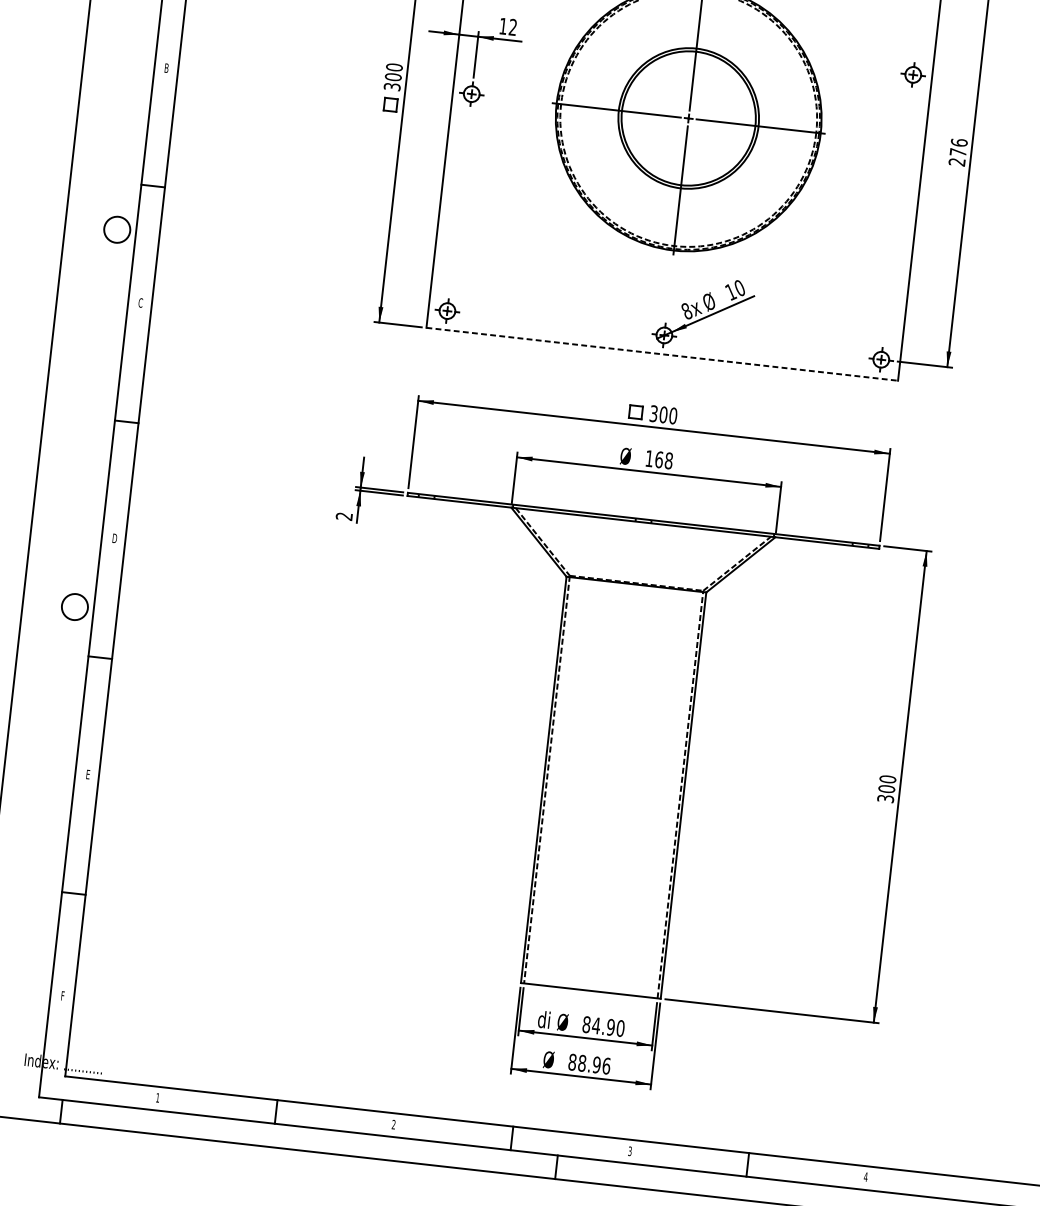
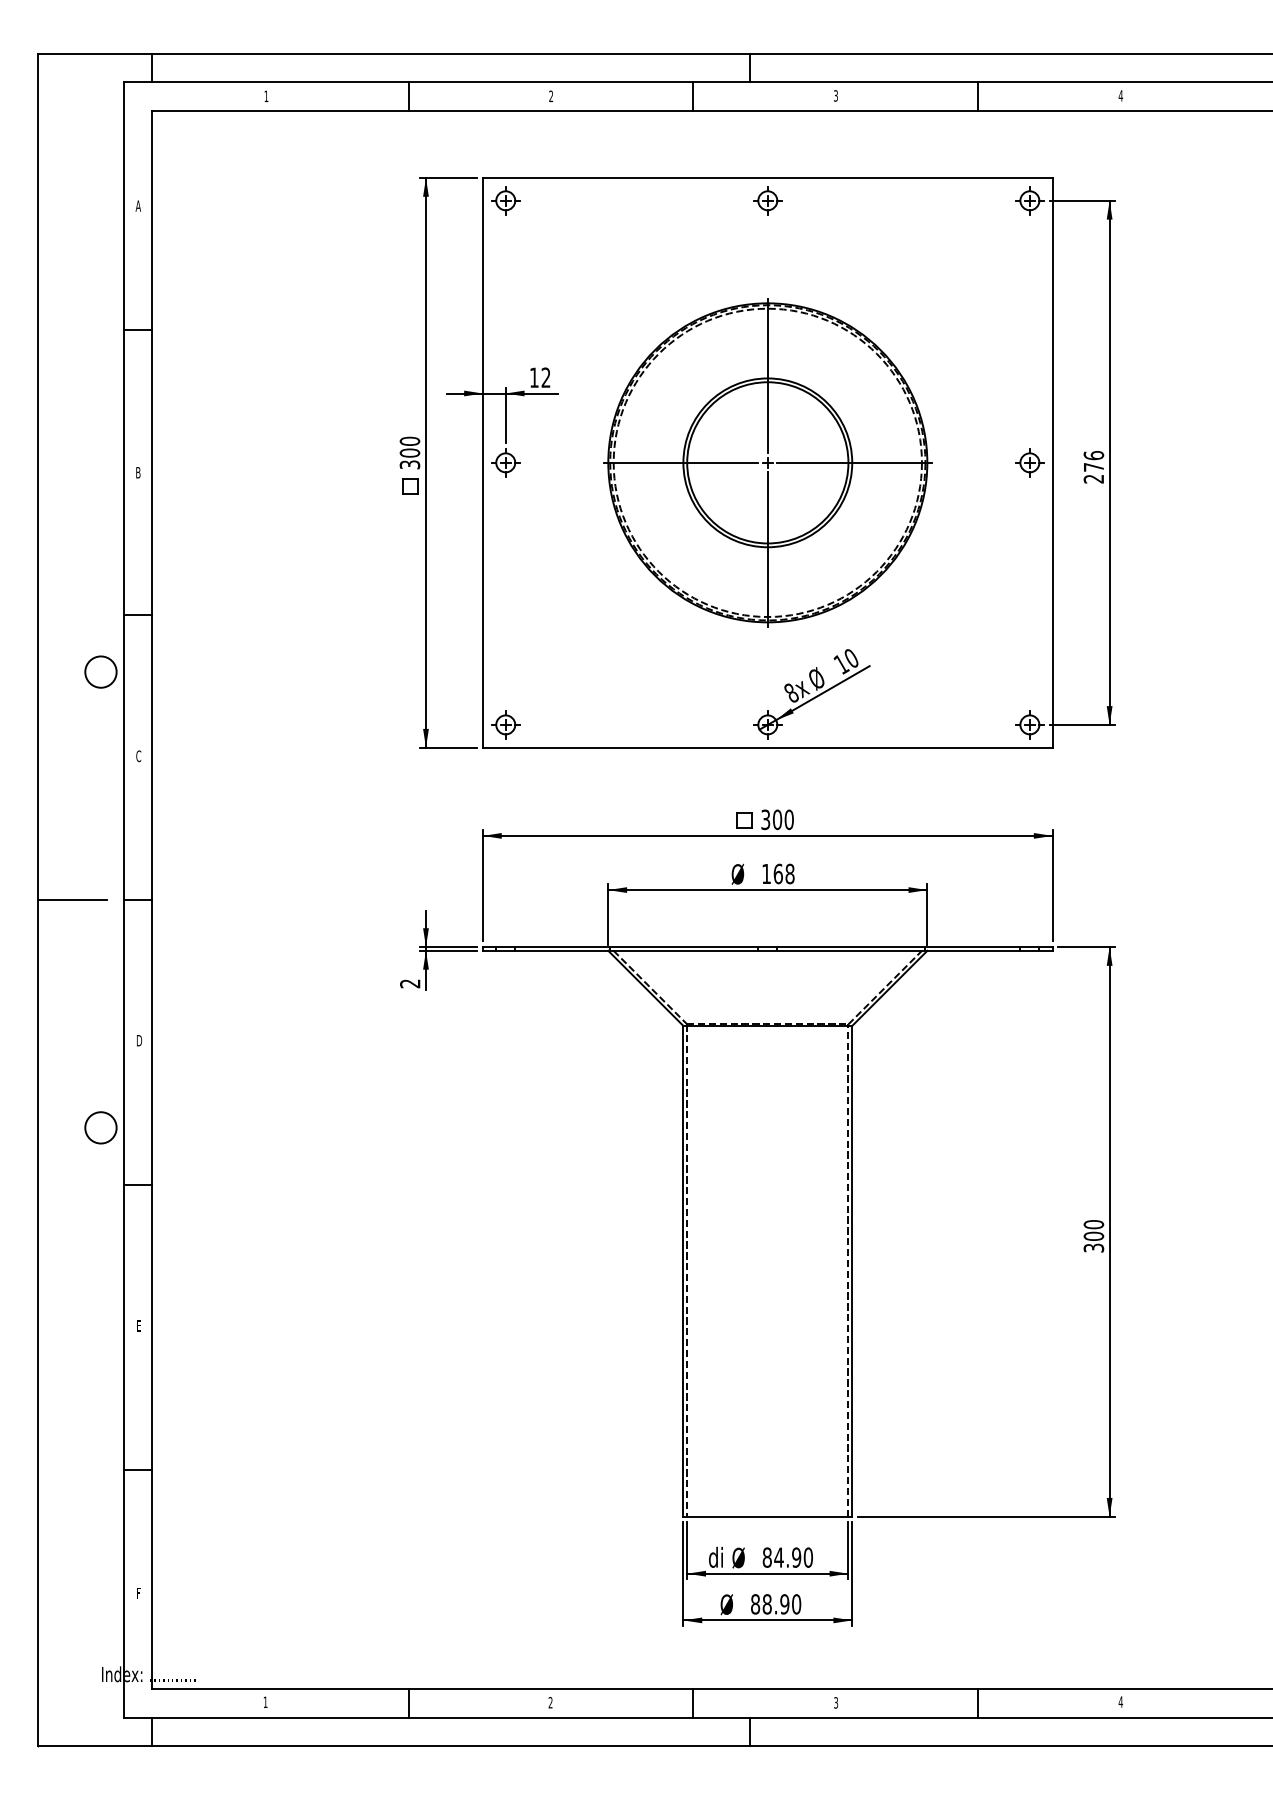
part: (912, 74) -> (1029, 462), moved
line: (662, 354) -> (767, 747), dashed -> solid
line: (72, 416) -> (72, 900), added
text: (606, 1066) -> (796, 1604), 88.96 -> 88.90

